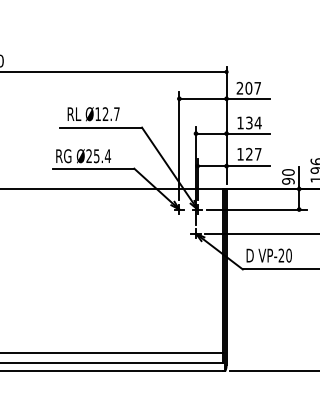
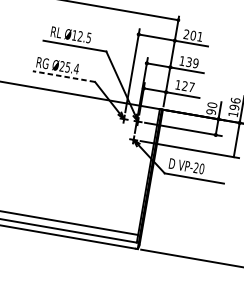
text: (257, 88) -> (199, 36), 207 -> 201
text: (116, 114) -> (88, 38), Ø12.7 -> Ø12.5
text: (257, 122) -> (195, 62), 134 -> 139
line: (93, 168) -> (63, 76), solid -> dashed

